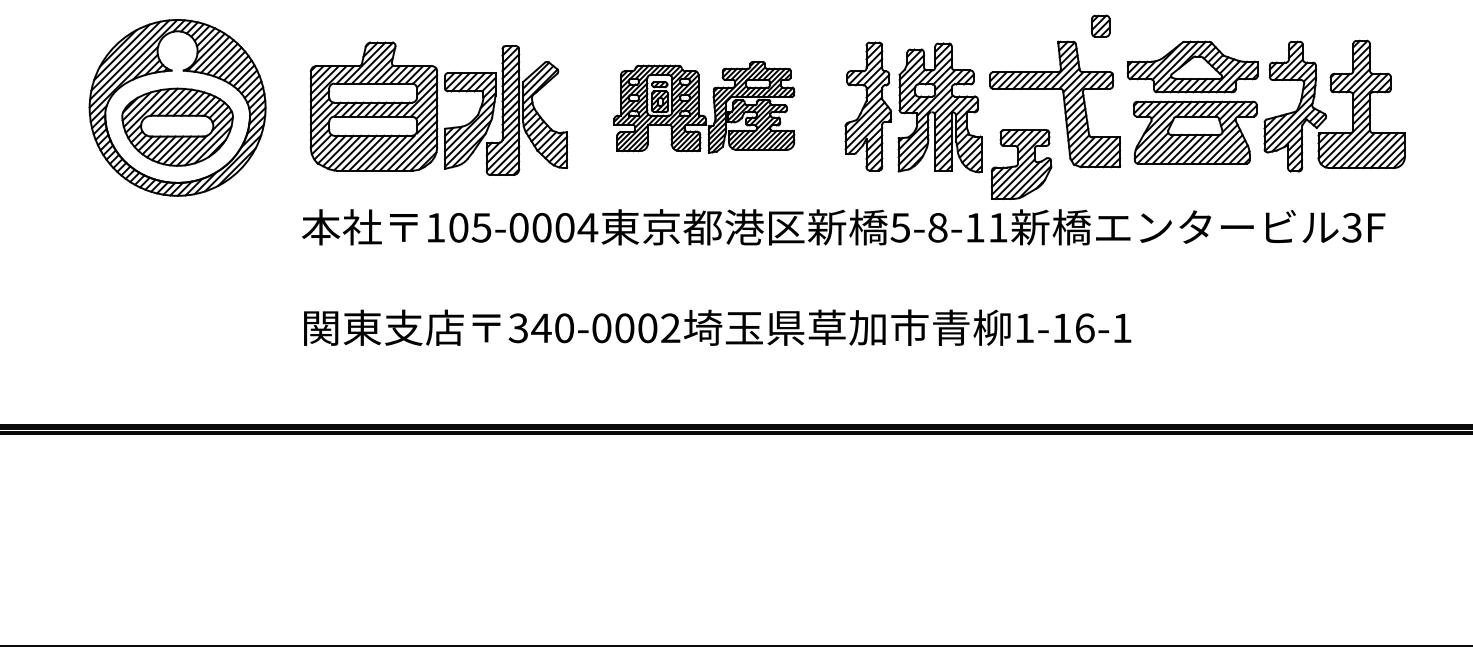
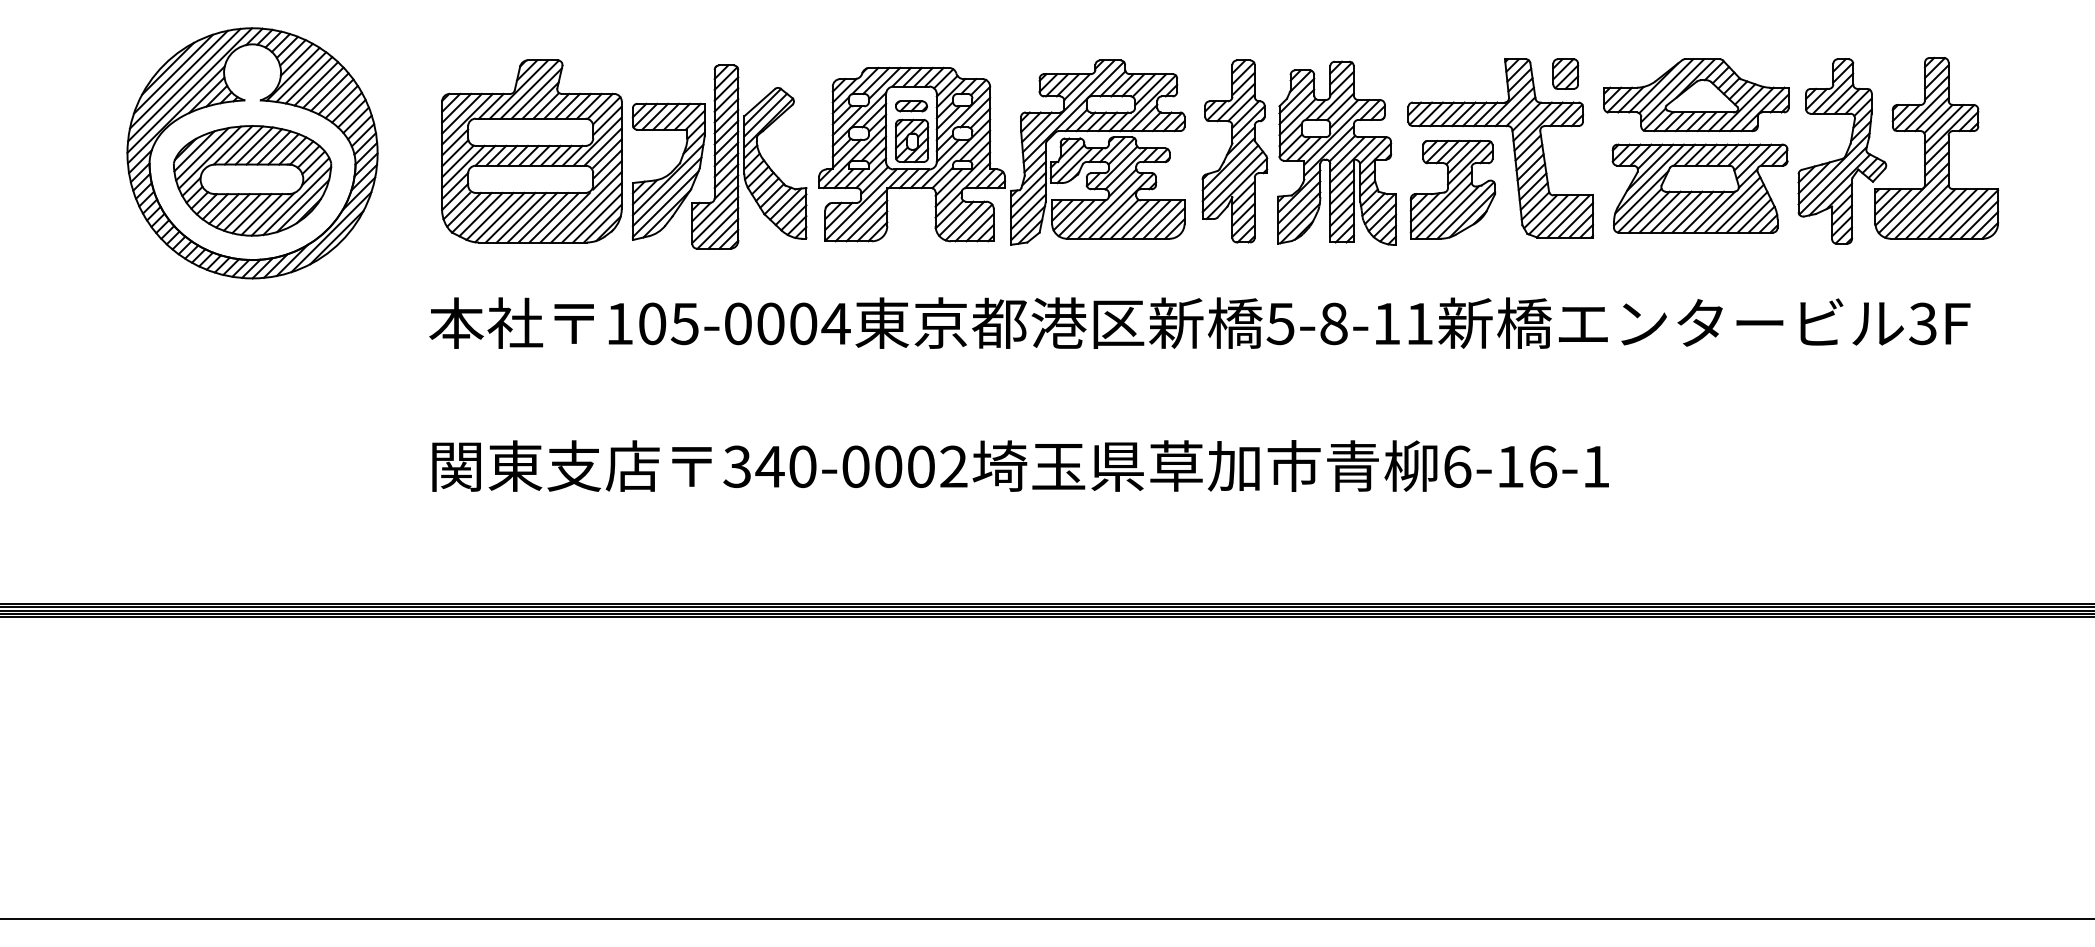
part: (1100, 25) -> (1565, 73), moved
part: (703, 107) -> (1000, 152), size x1.43
part: (1021, 164) -> (1452, 189), moved
text: (1024, 328) -> (1457, 467), 1-16-1 -> 6-16-1

